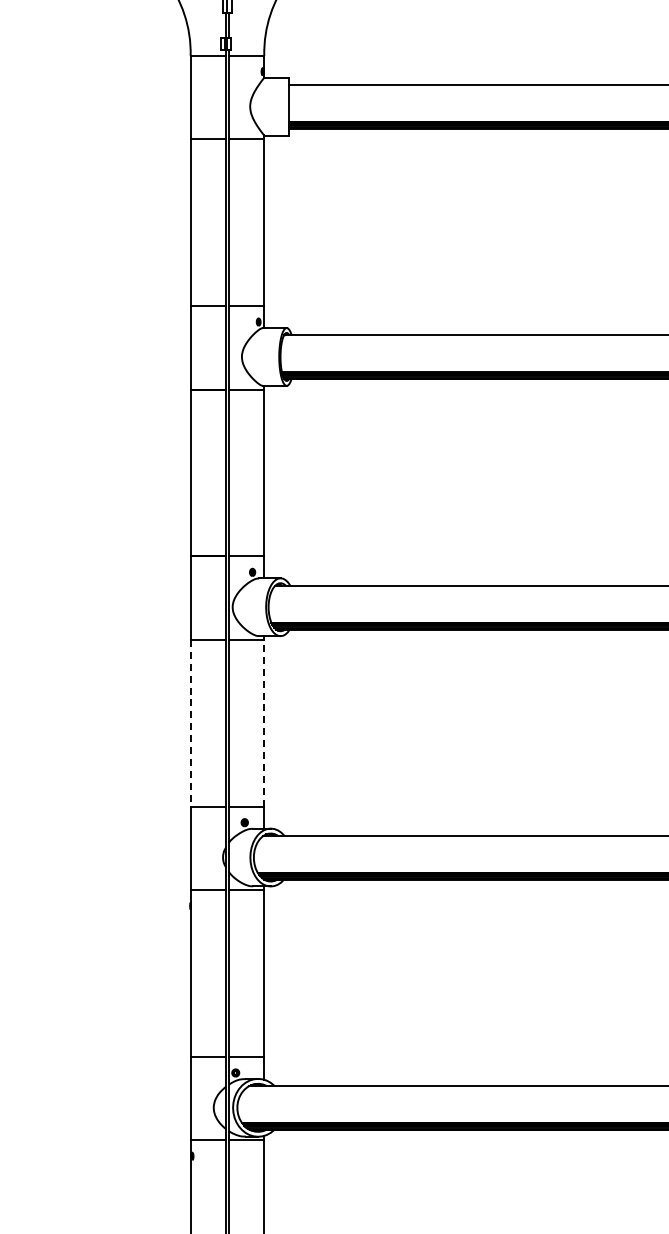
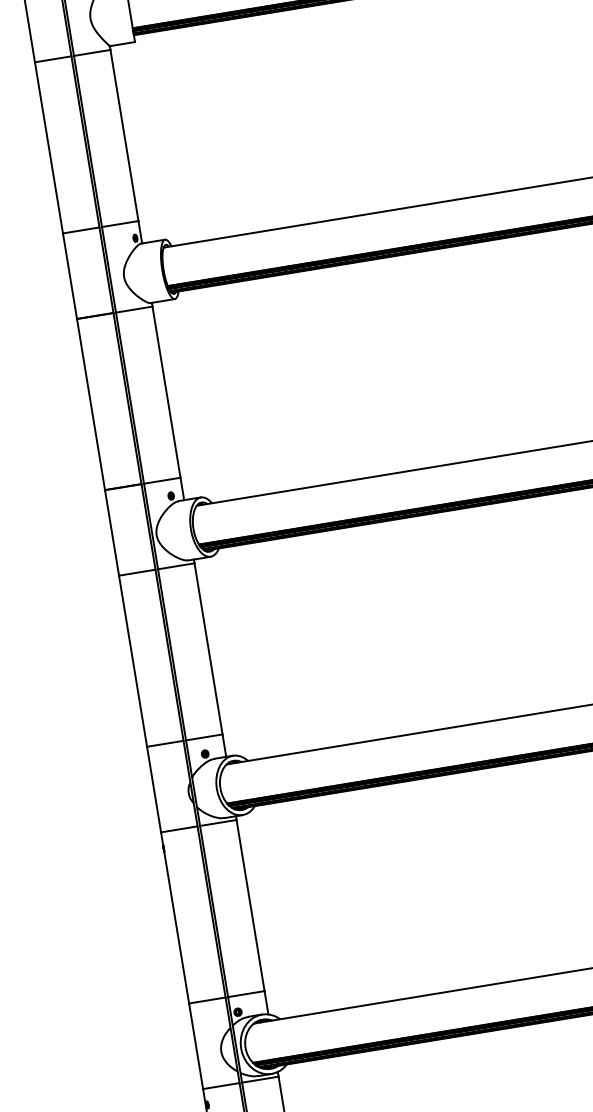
line: (264, 722) -> (208, 648), dashed -> solid
line: (190, 723) -> (132, 661), dashed -> solid

